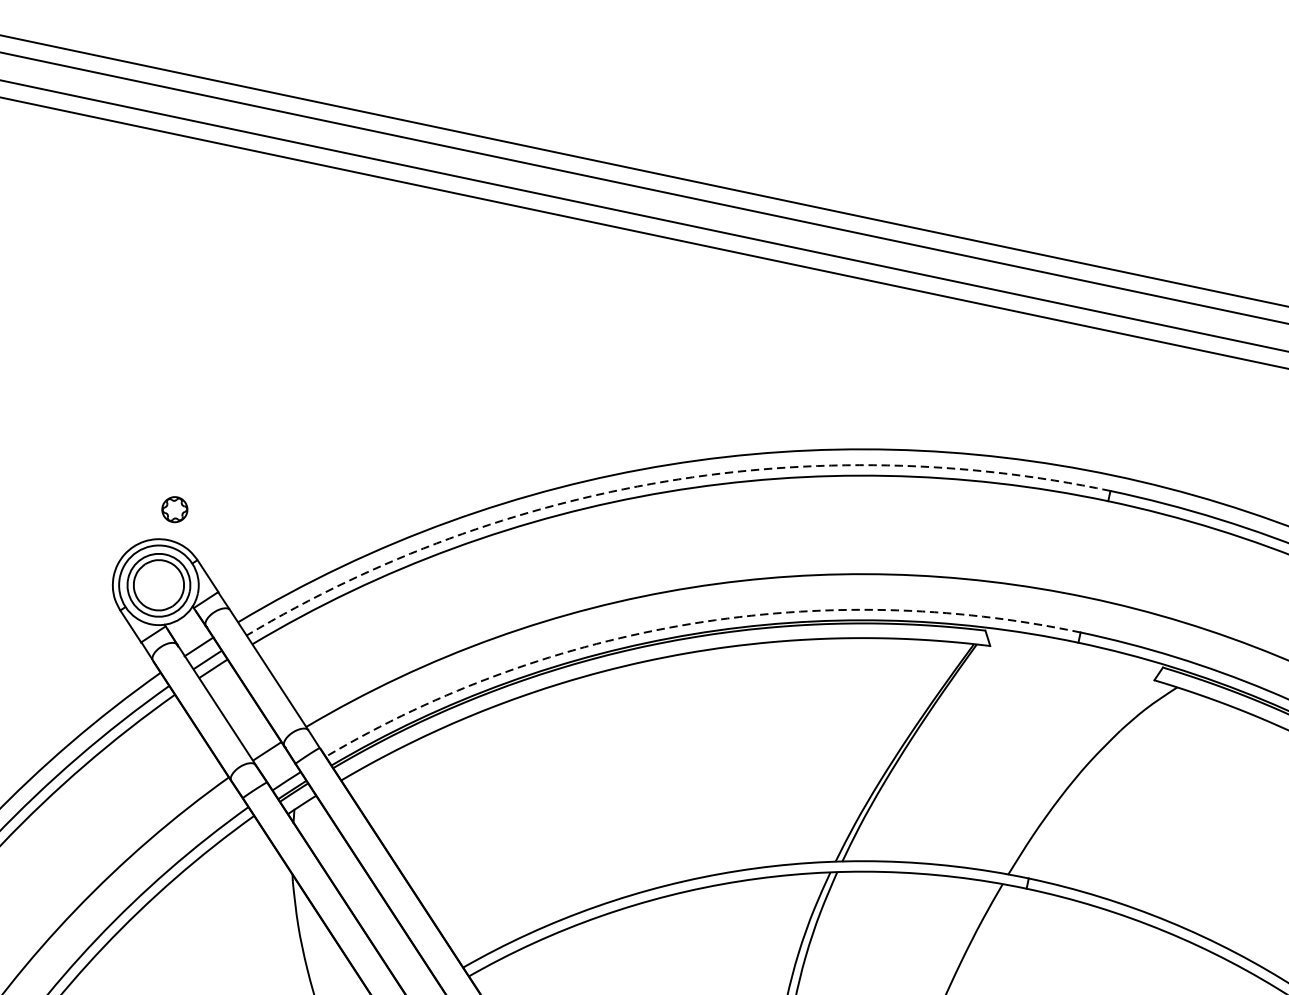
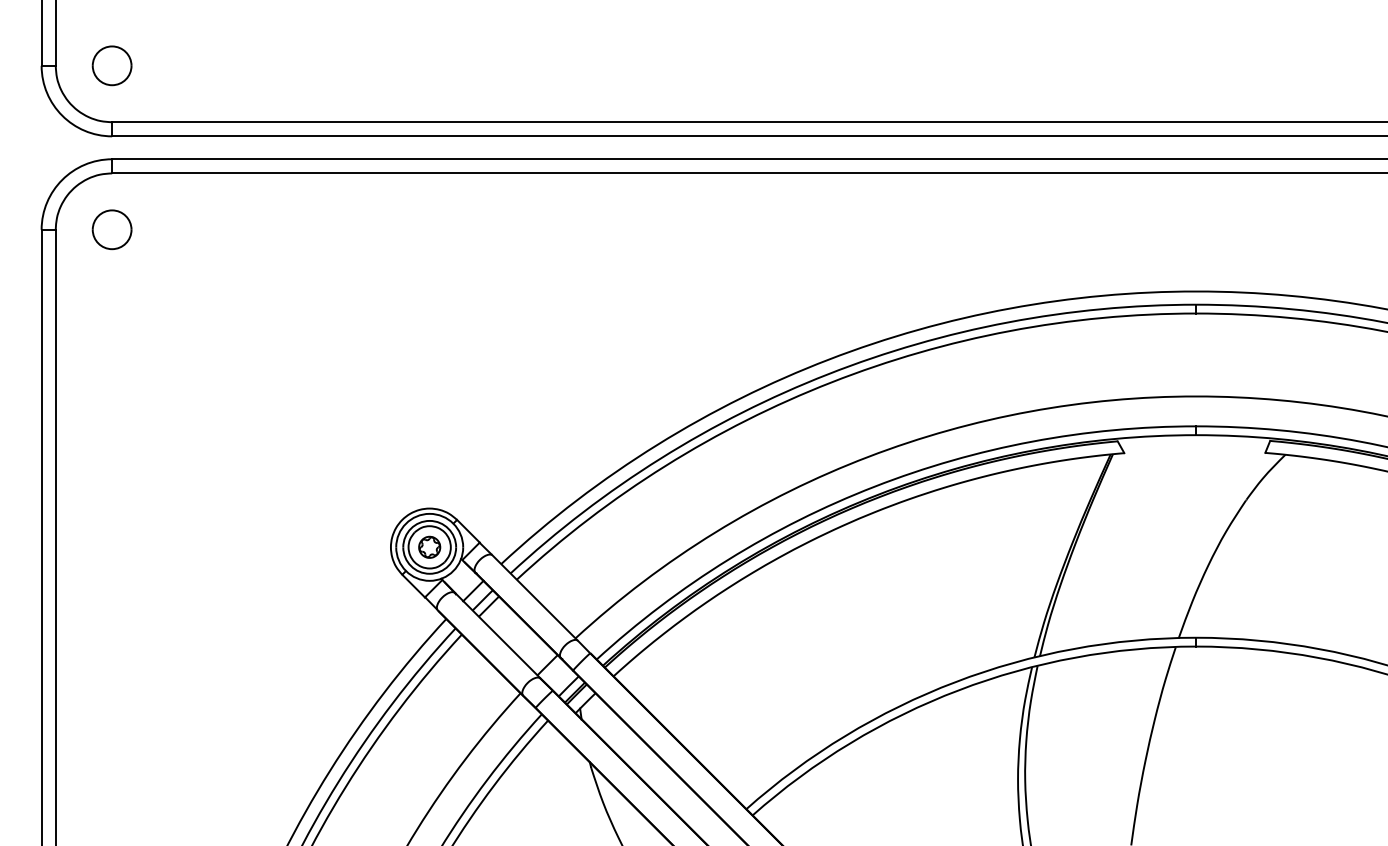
arc: (665, 481) -> (828, 374), dashed -> solid
part: (174, 508) -> (429, 546), moved
arc: (691, 623) -> (874, 486), dashed -> solid

